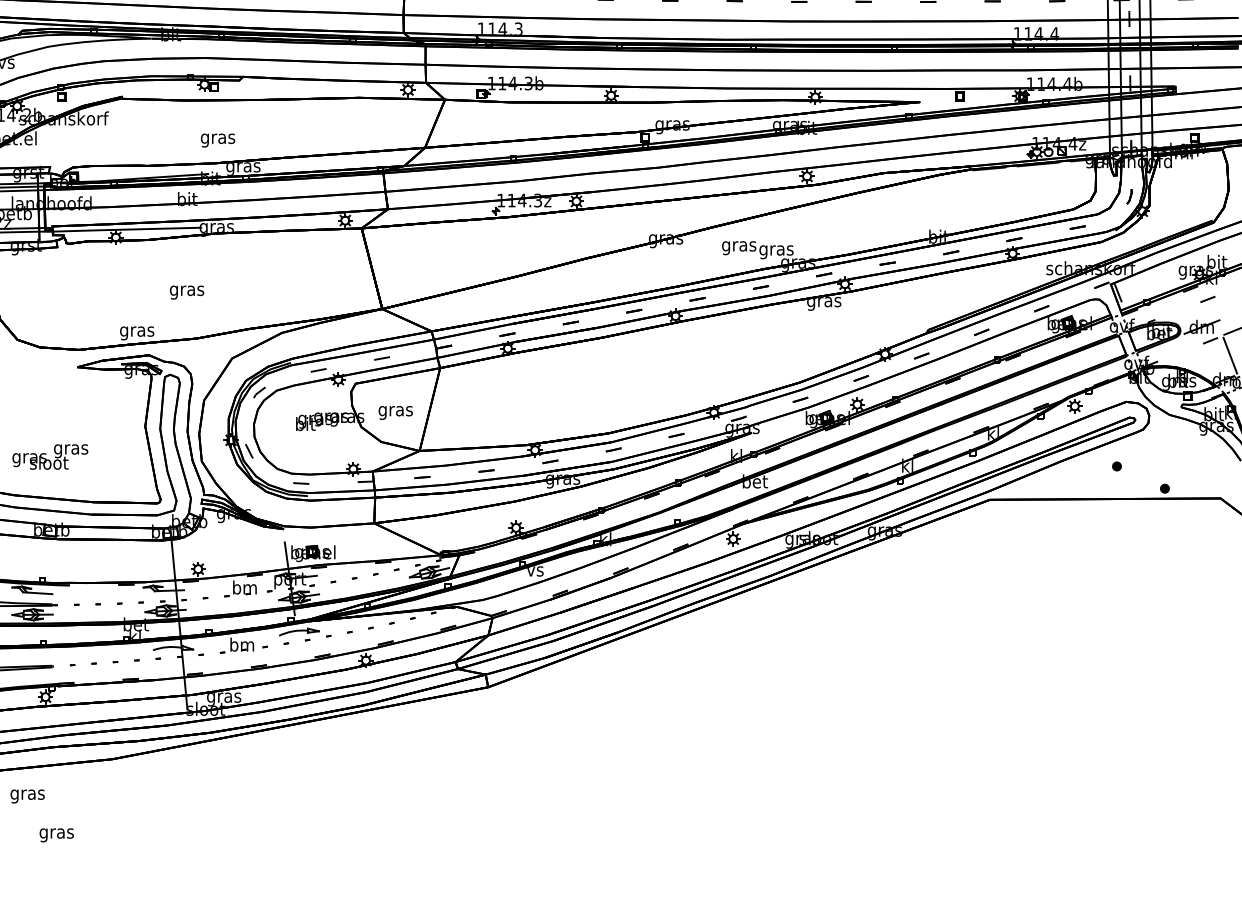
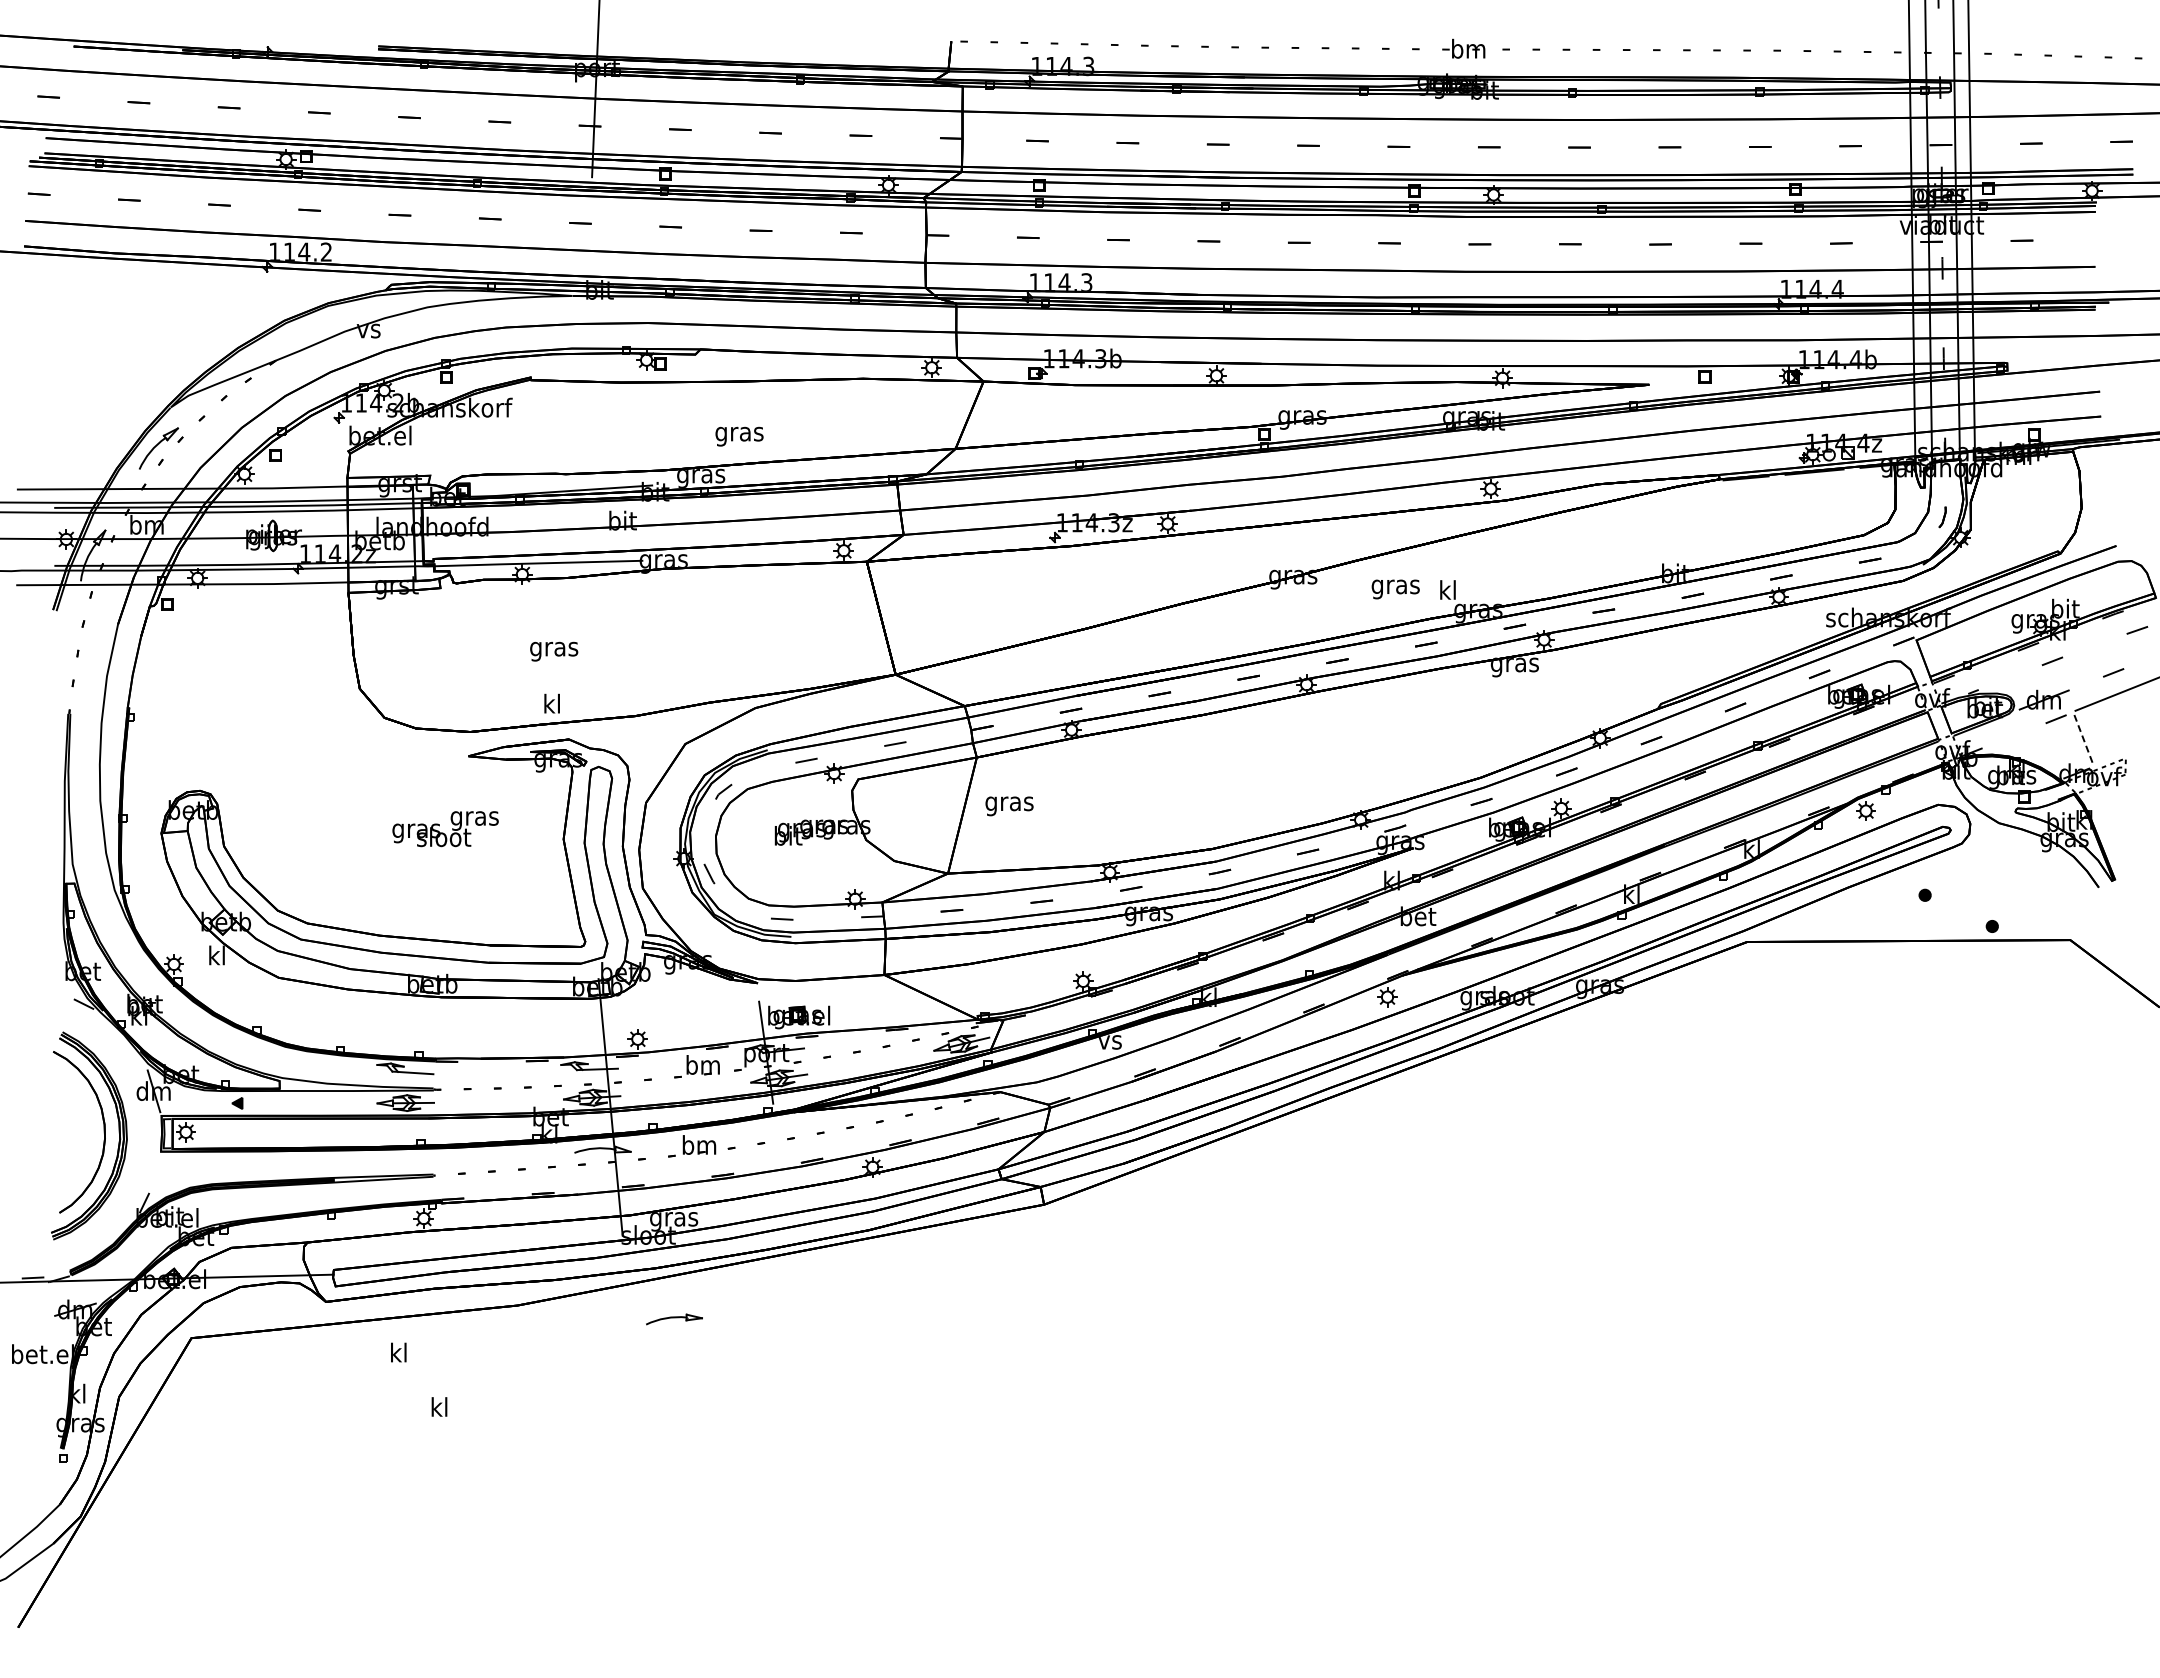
text: (218, 140) -> (739, 436), moved
text: (776, 250) -> (1448, 592), gras -> kl
text: (187, 292) -> (554, 651), moved
line: (1117, 292) -> (1926, 651), removed
text: (137, 331) -> (552, 705), gras -> kl
line: (1230, 355) -> (2083, 740), solid -> dashed
text: (395, 413) -> (1009, 806), moved
text: (50, 457) -> (445, 829), moved
part: (299, 632) -> (674, 1319), moved
text: (27, 794) -> (398, 1354), gras -> kl
text: (56, 833) -> (439, 1409), gras -> kl

